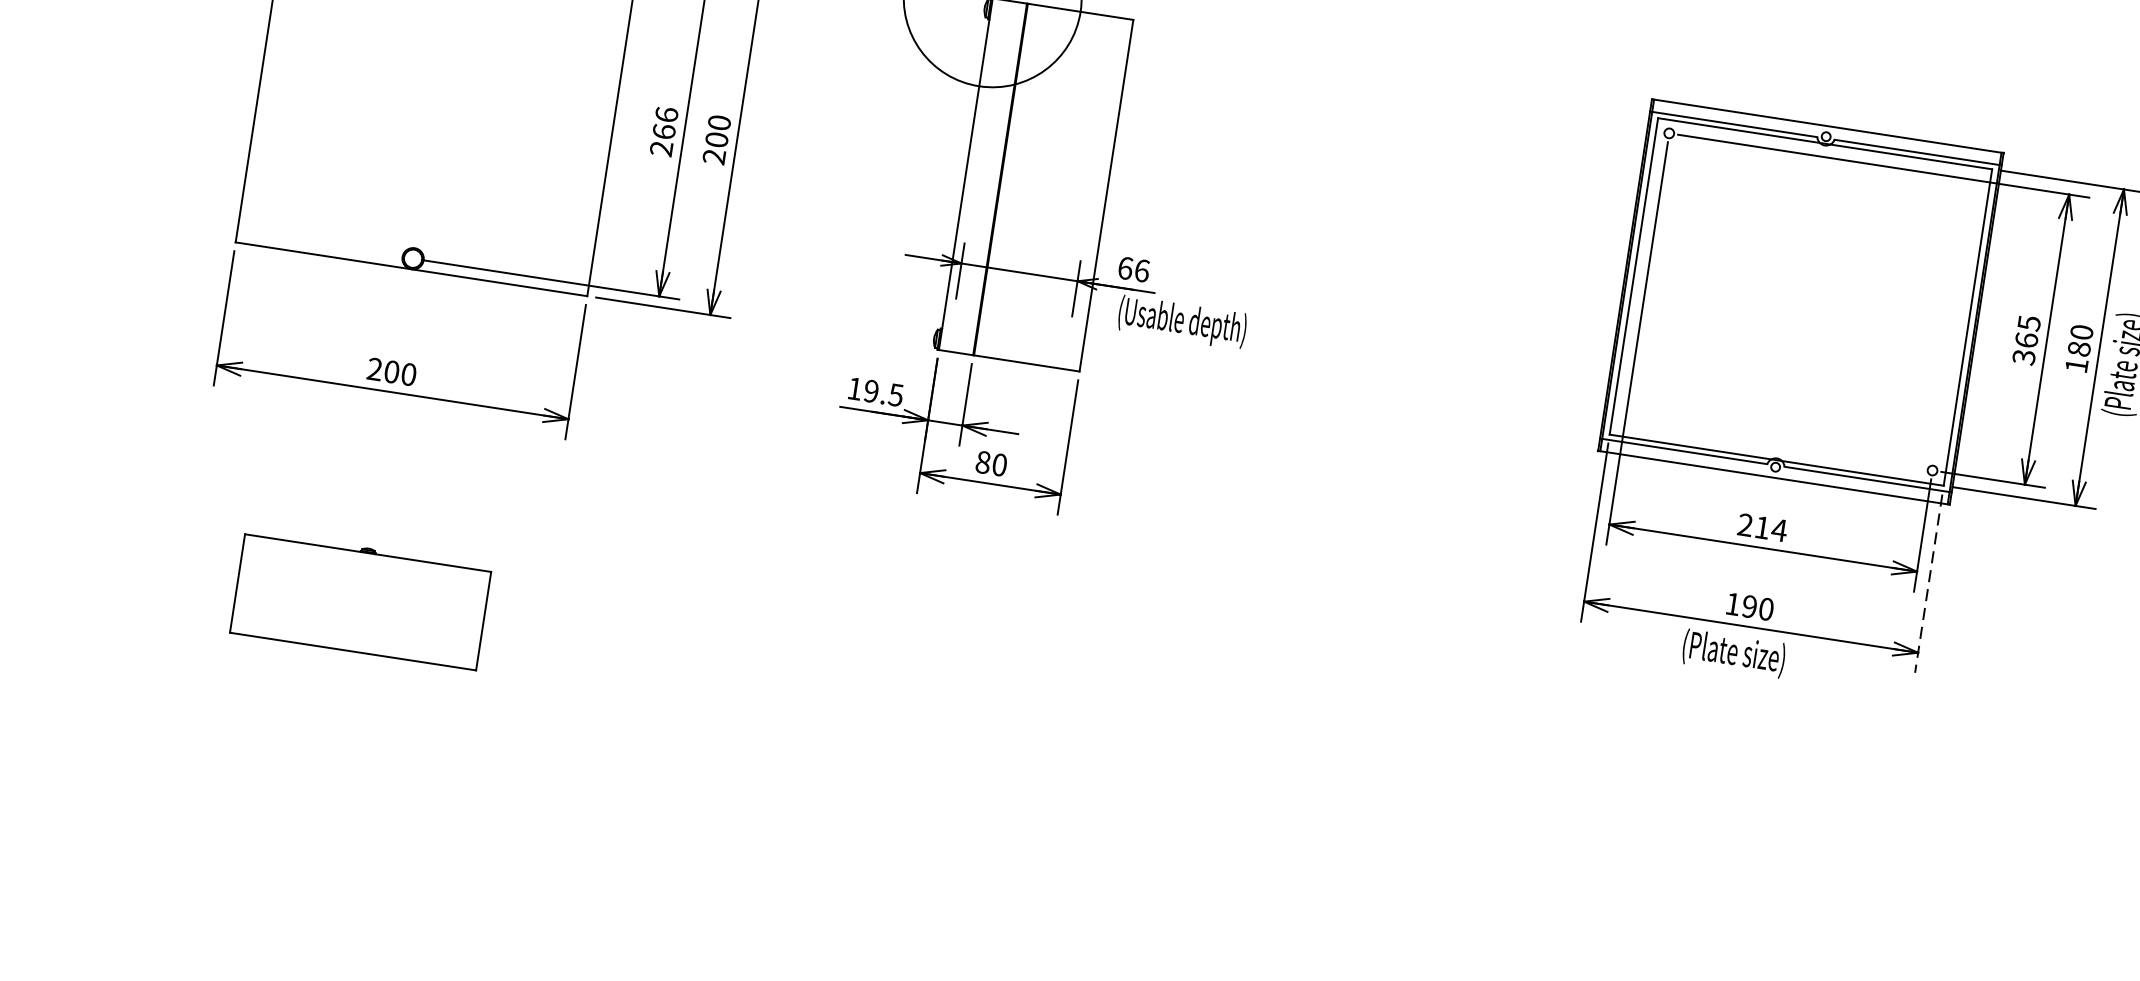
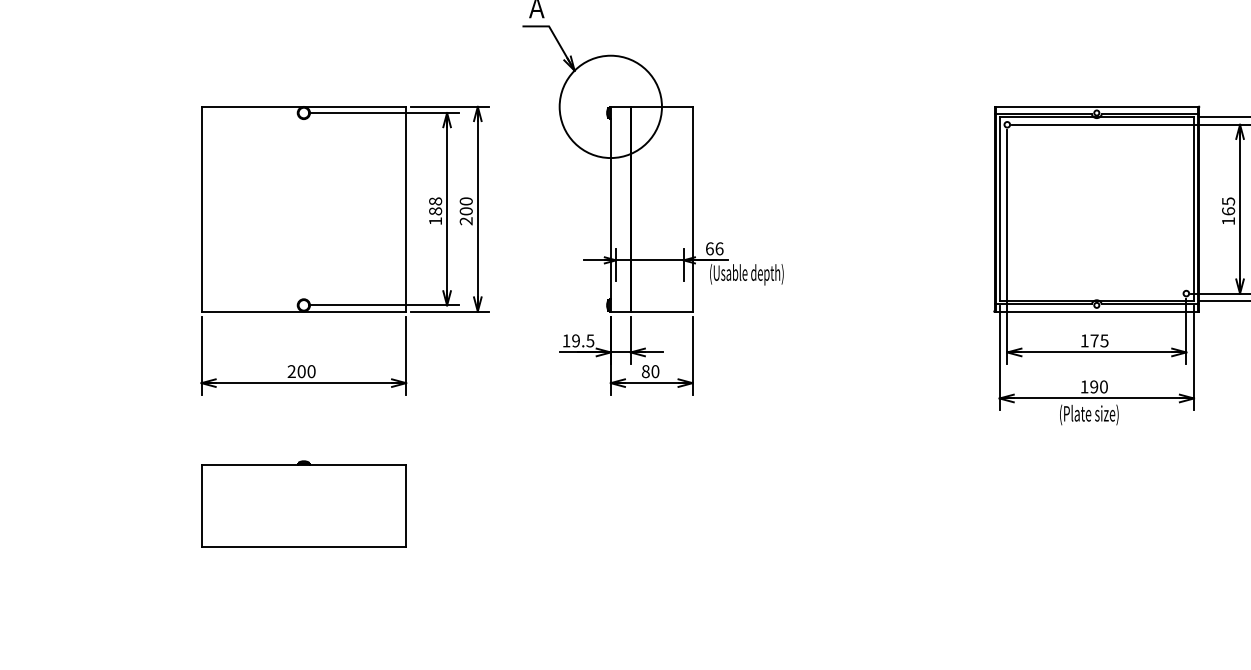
text: (663, 132) -> (435, 211), 266 -> 188
text: (2023, 357) -> (1228, 221), 365 -> 165
text: (1762, 526) -> (1094, 340), 214 -> 175
line: (1929, 584) -> (1194, 358), dashed -> solid
part: (360, 599) -> (303, 503), size x1.43

